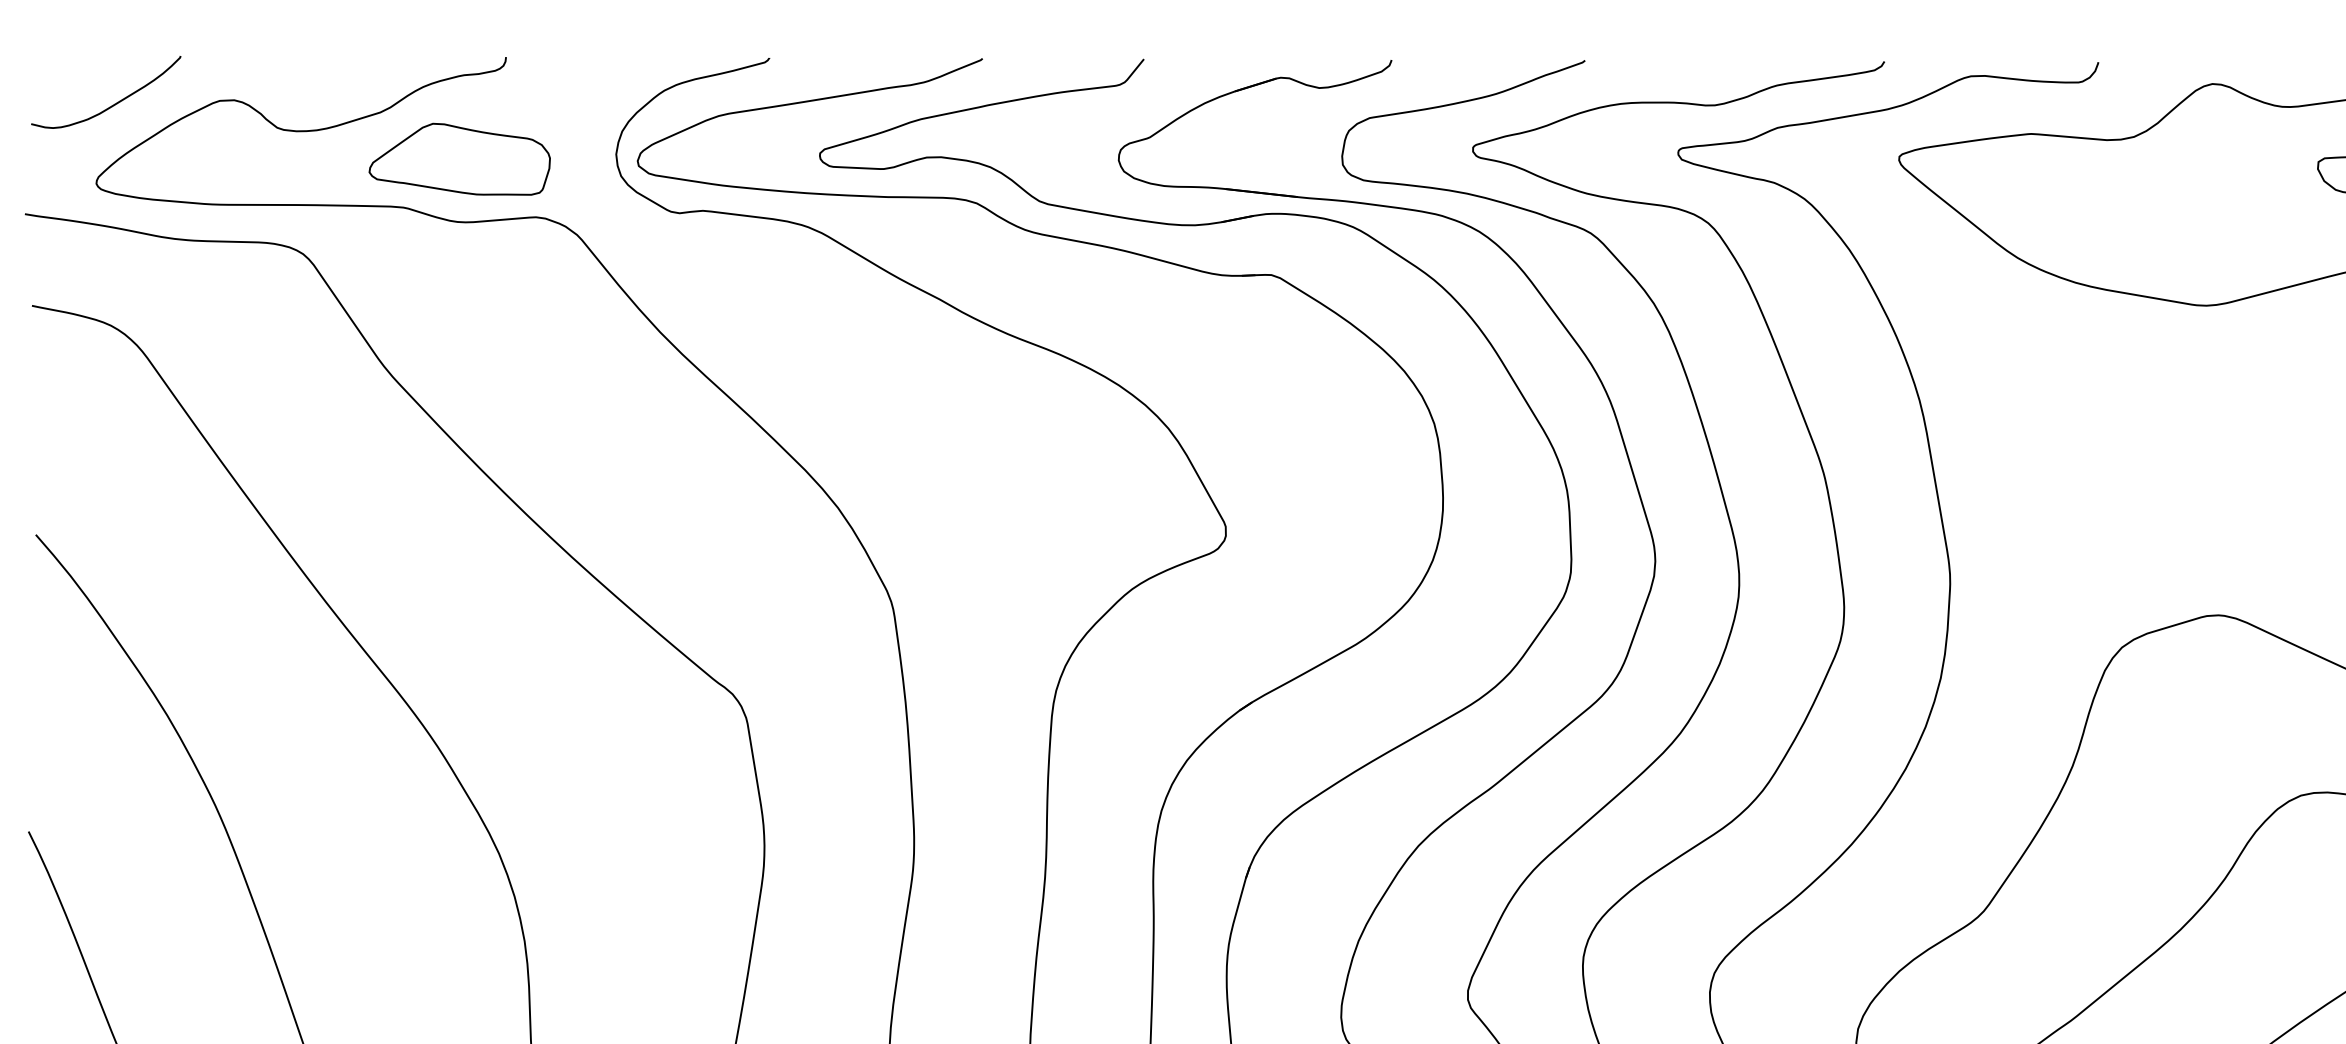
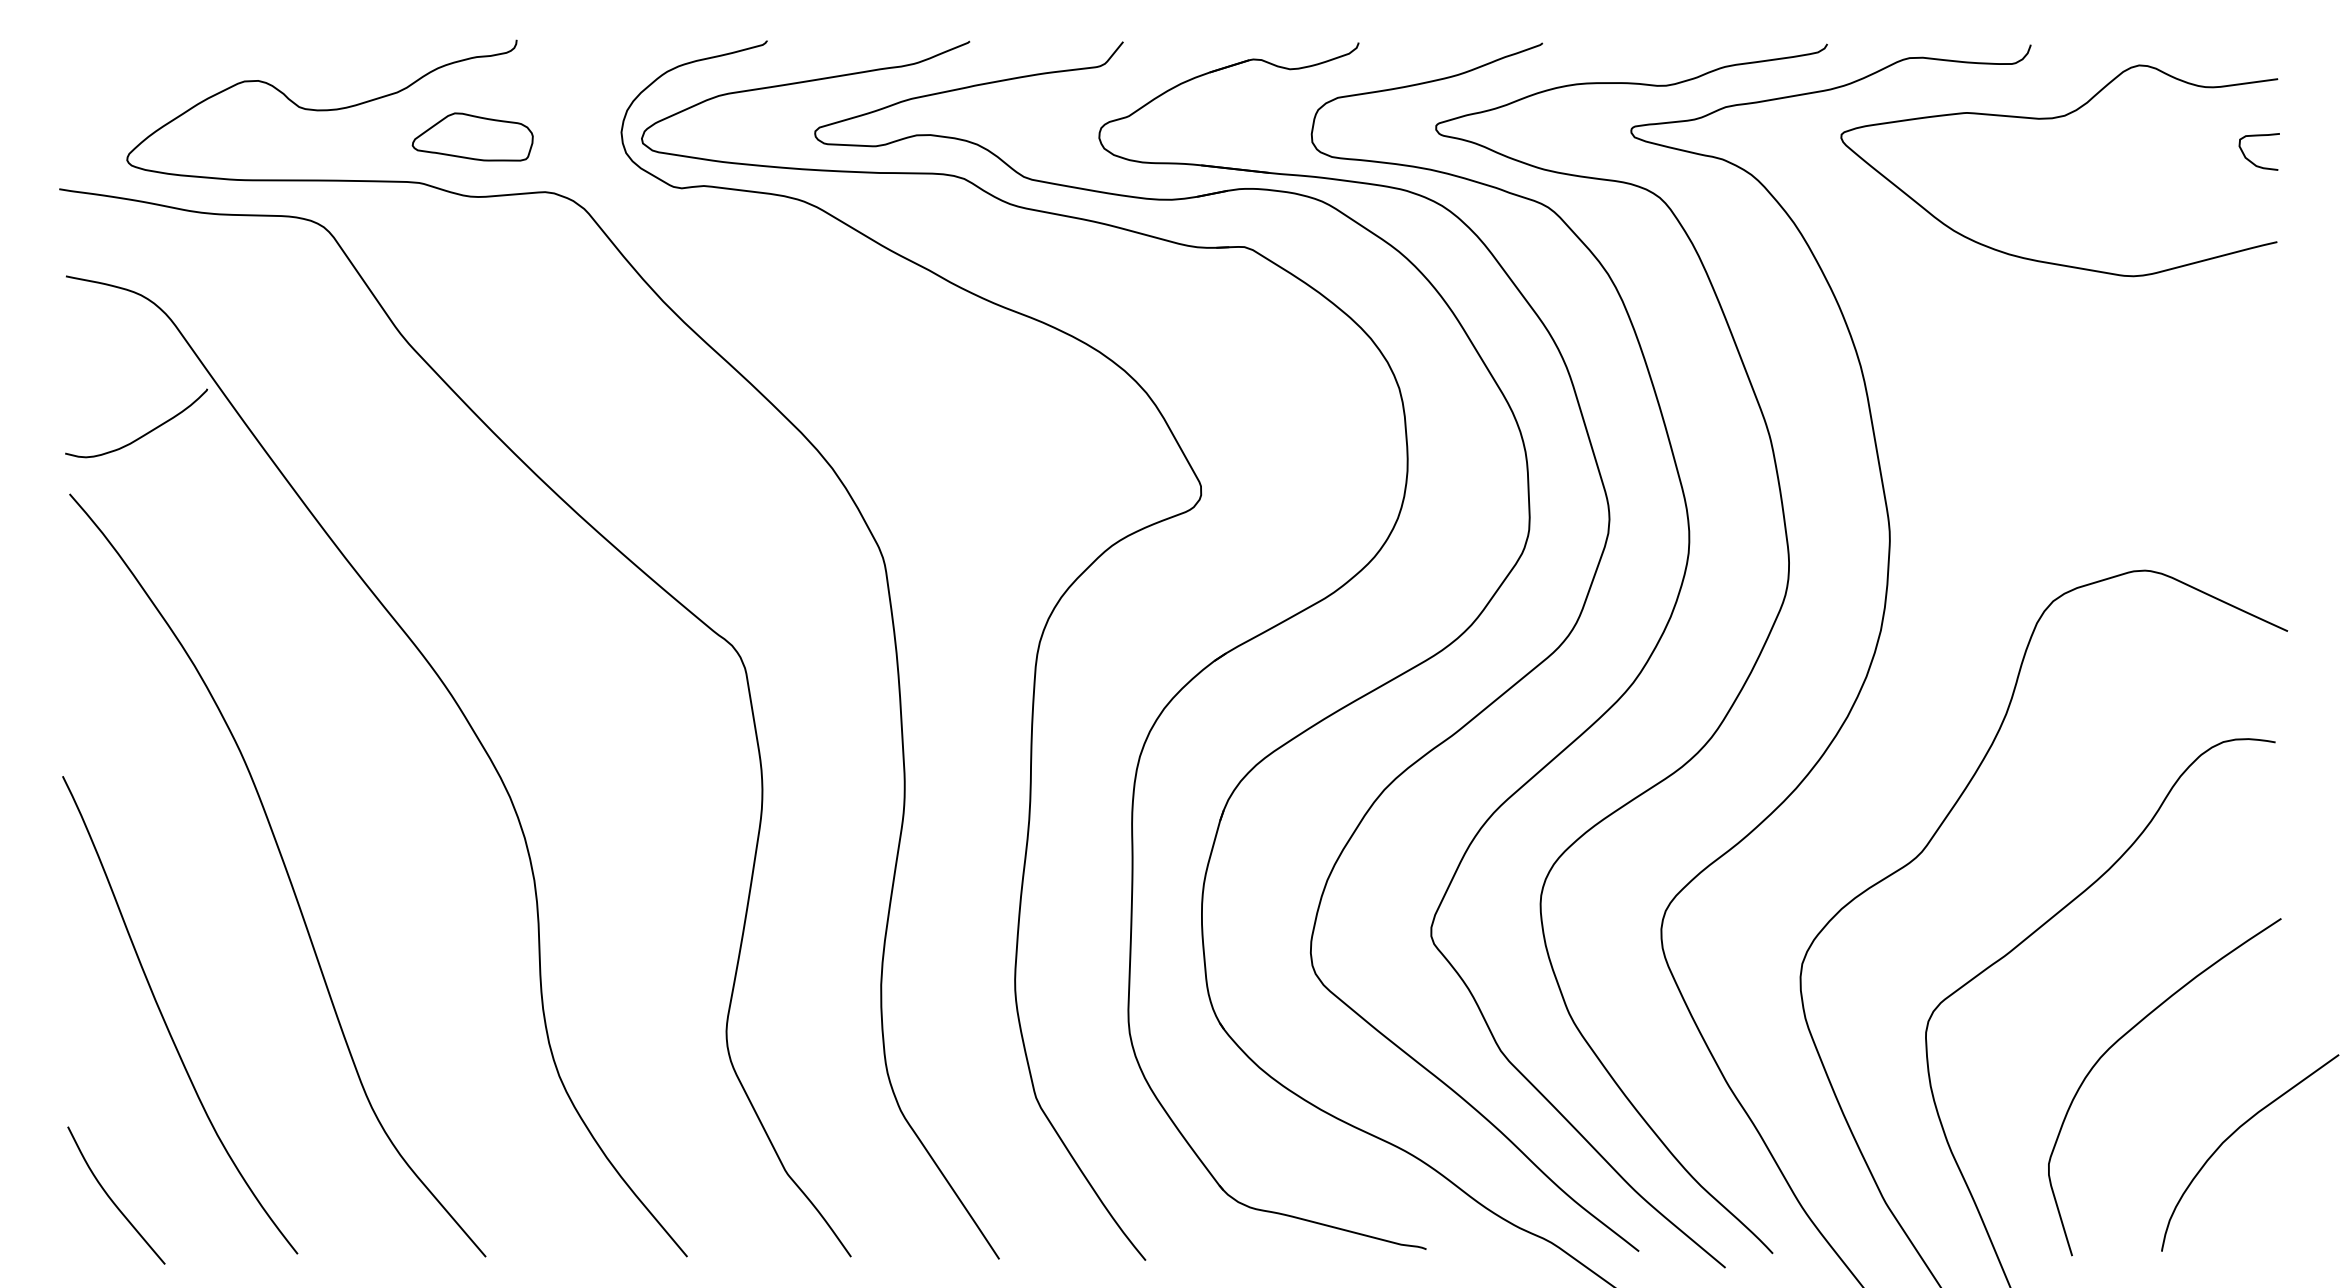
curve: (113, 104) -> (143, 434), moved
part: (459, 158) -> (472, 136), size x0.7

